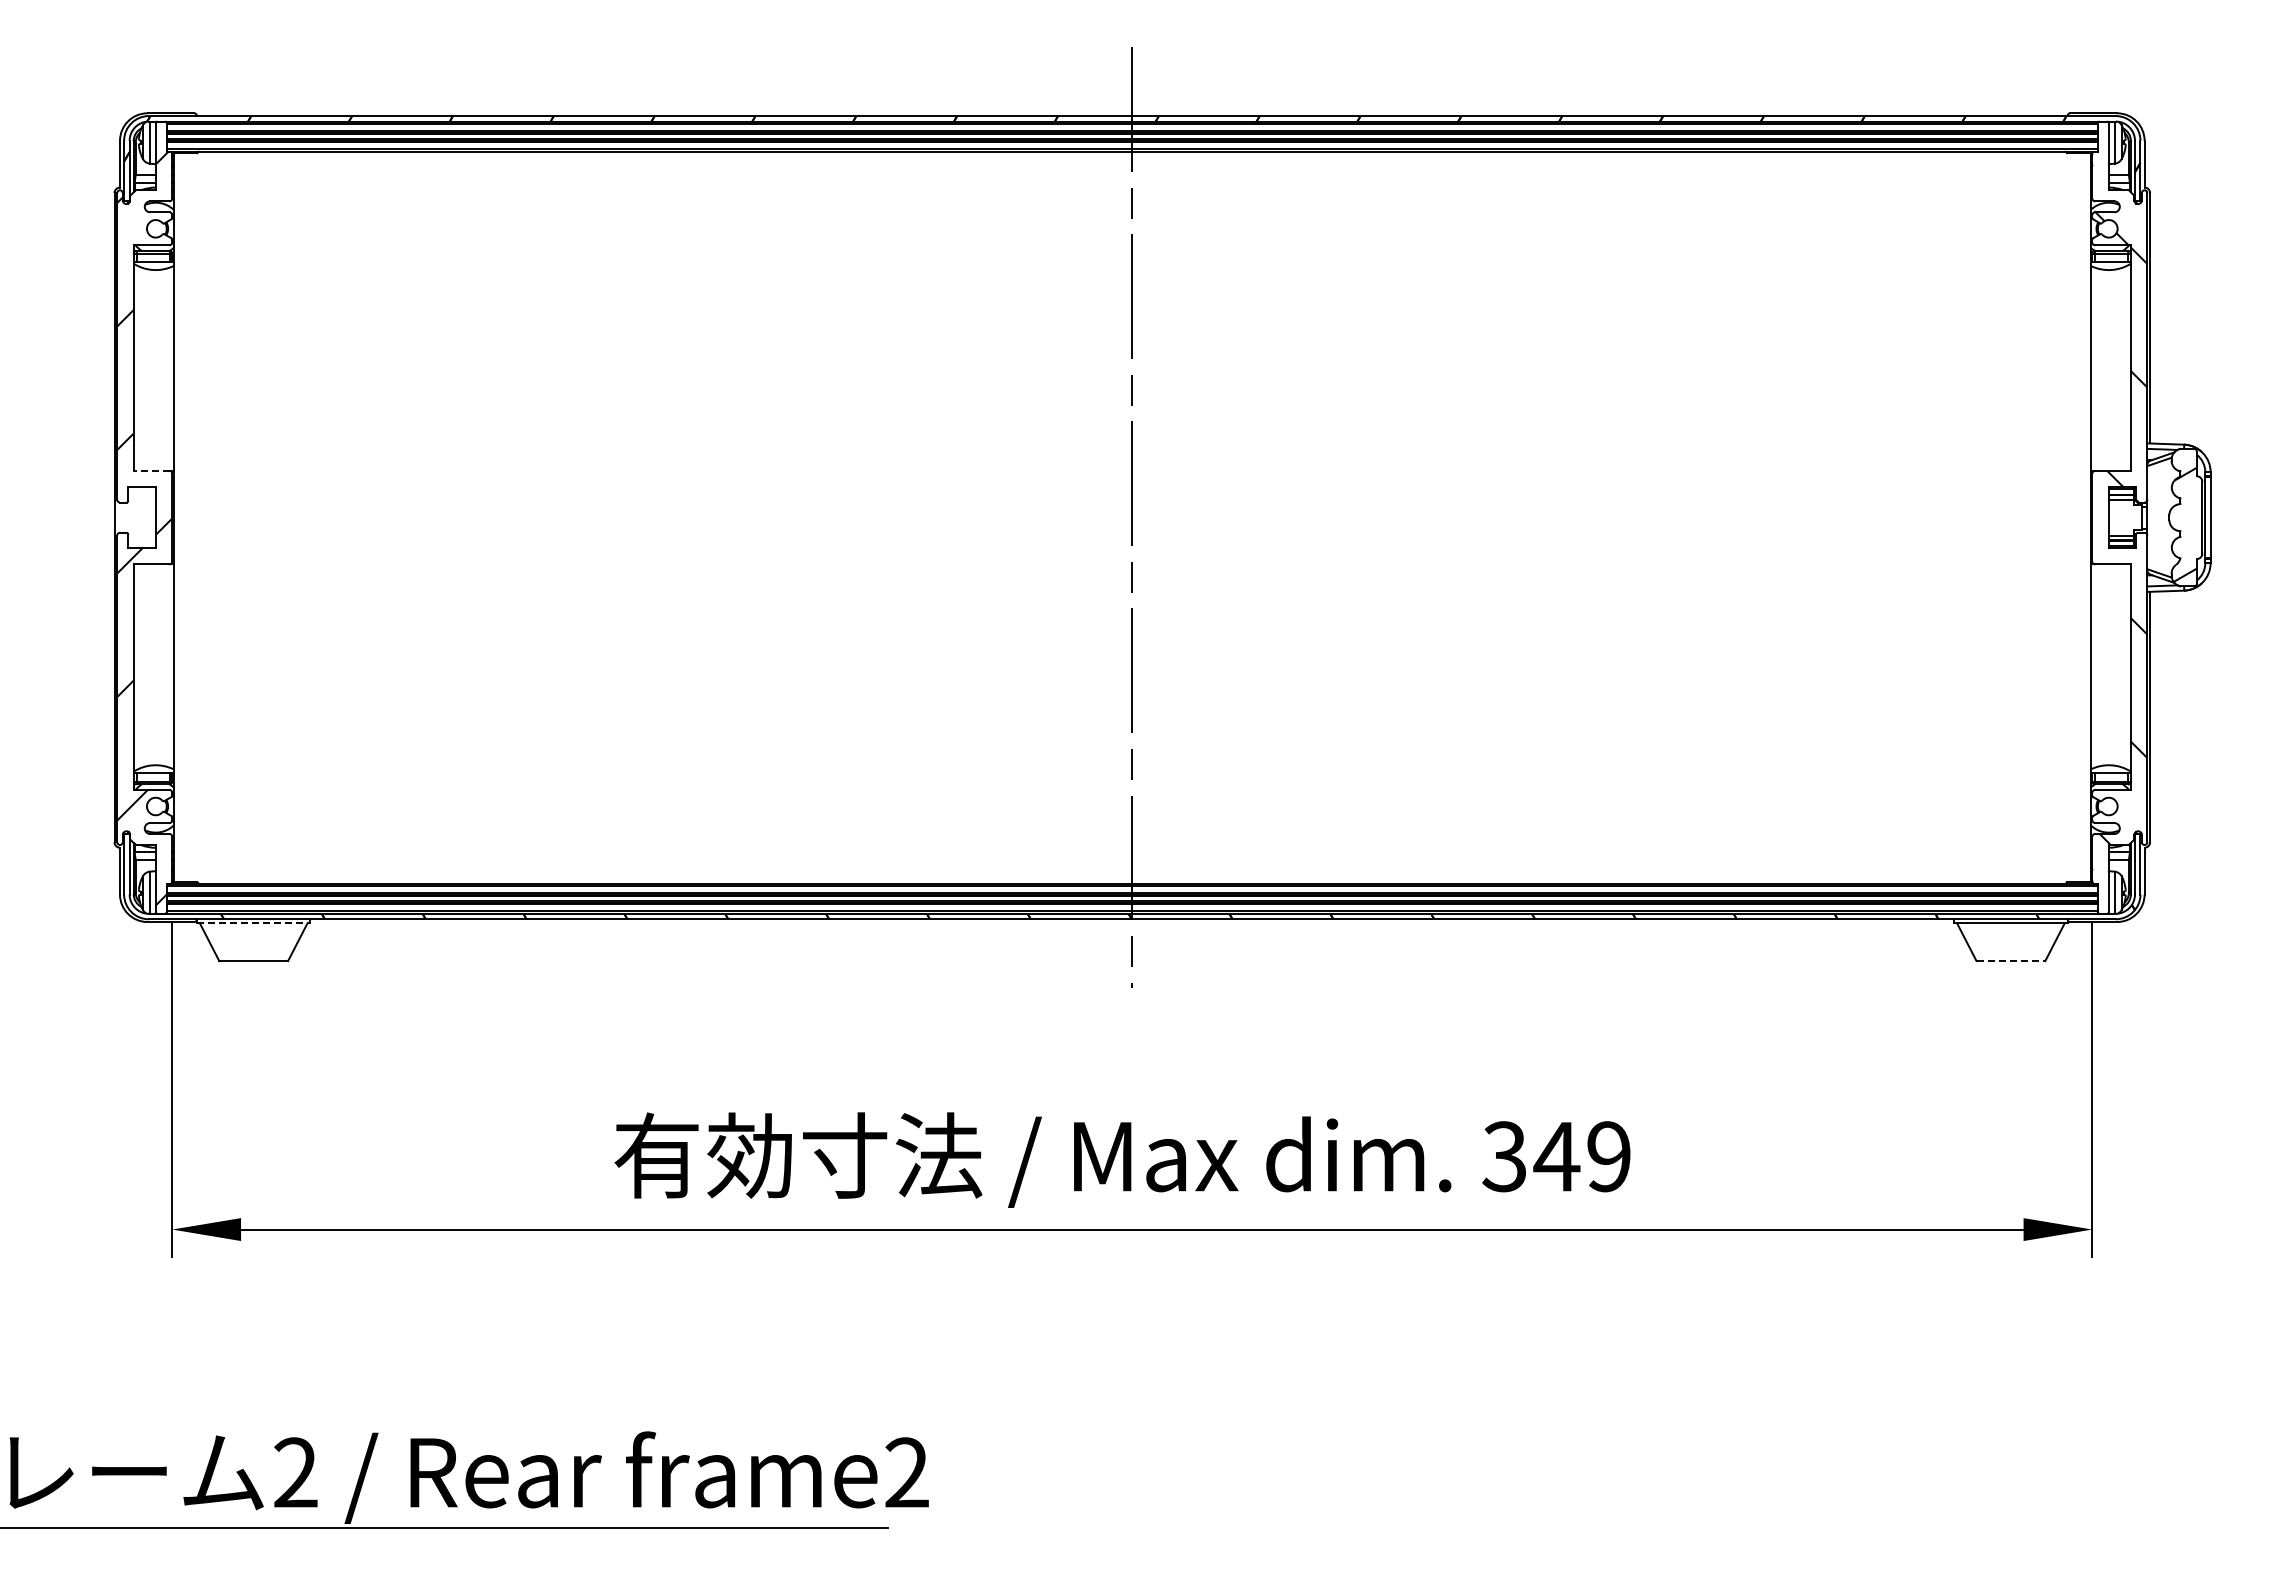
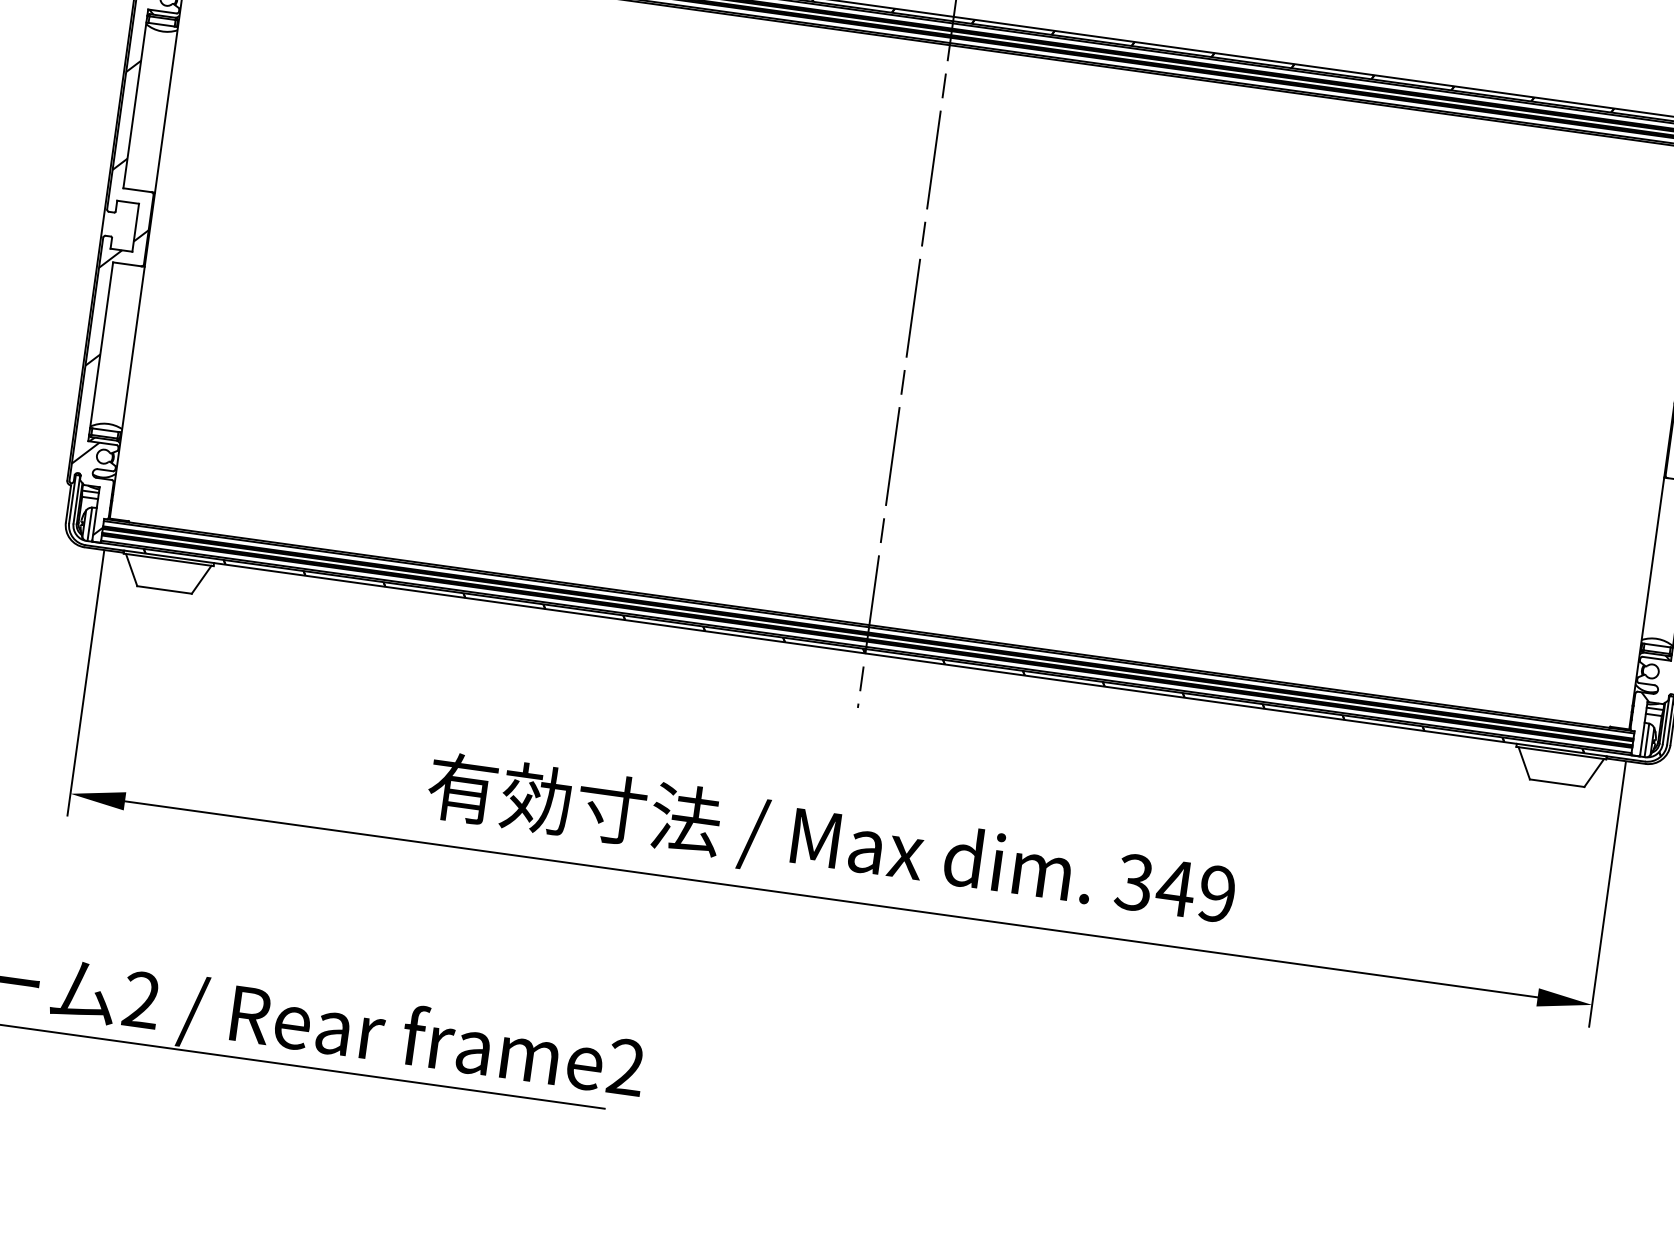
line: (151, 470) -> (137, 189), dashed -> solid
line: (253, 923) -> (168, 560), dashed -> solid
line: (2011, 961) -> (1557, 783), dashed -> solid

